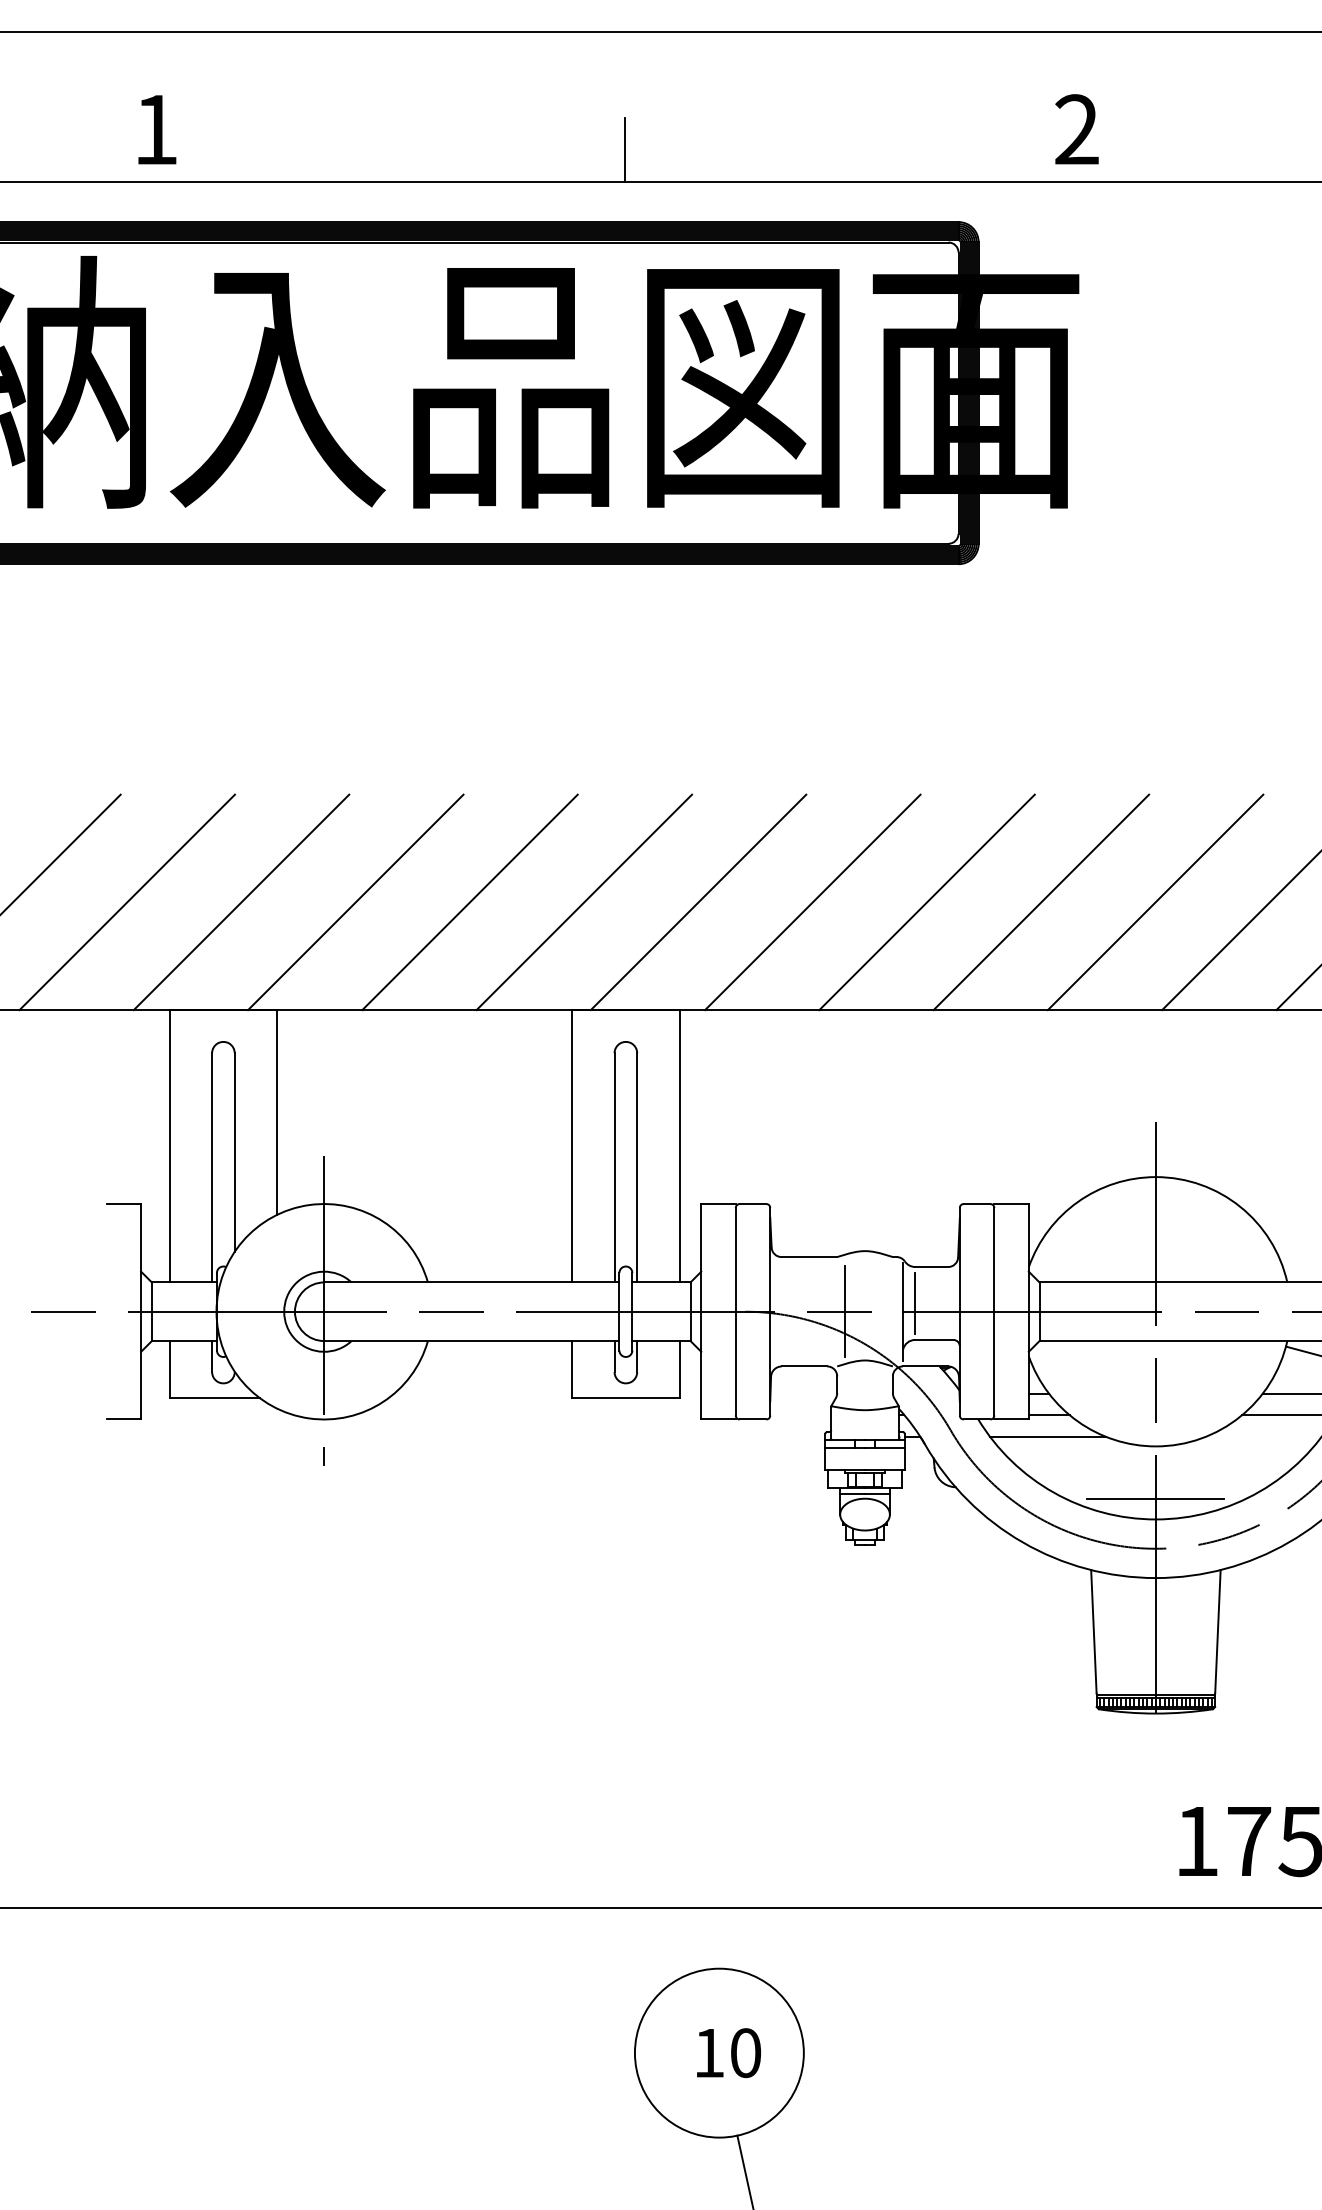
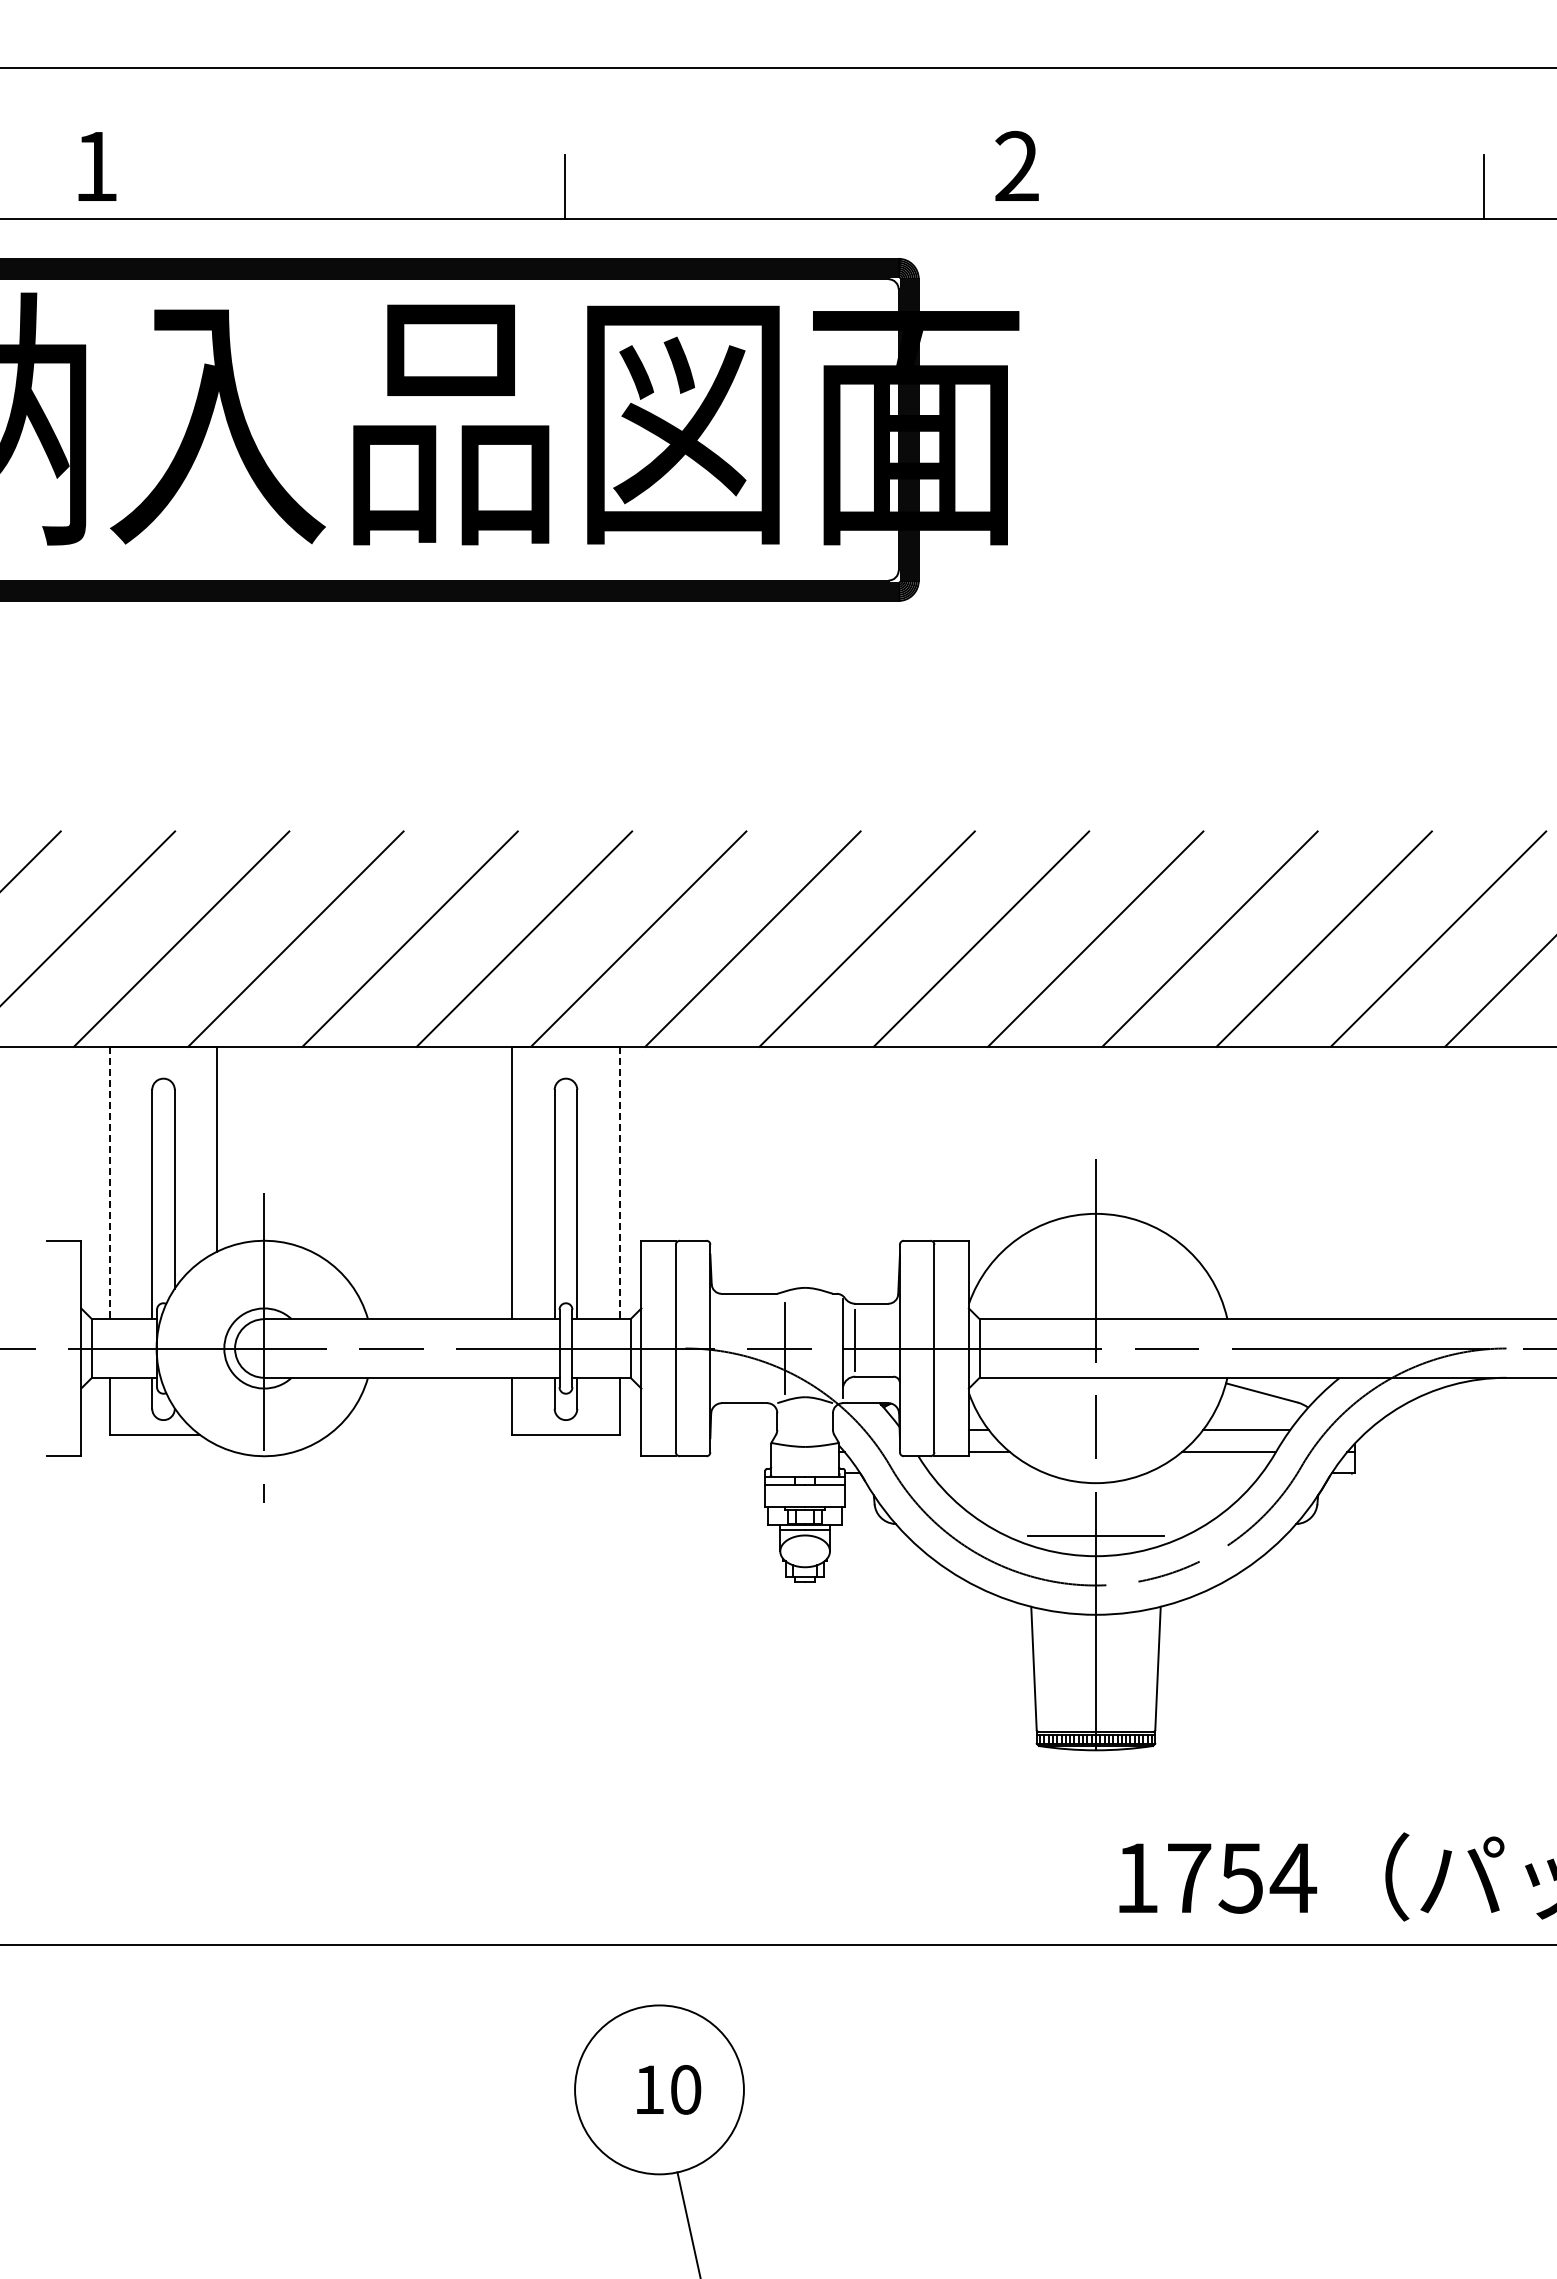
line: (169, 1146) -> (109, 1183), solid -> dashed
line: (679, 1146) -> (619, 1183), solid -> dashed
line: (1047, 1436) -> (987, 1473), removed

